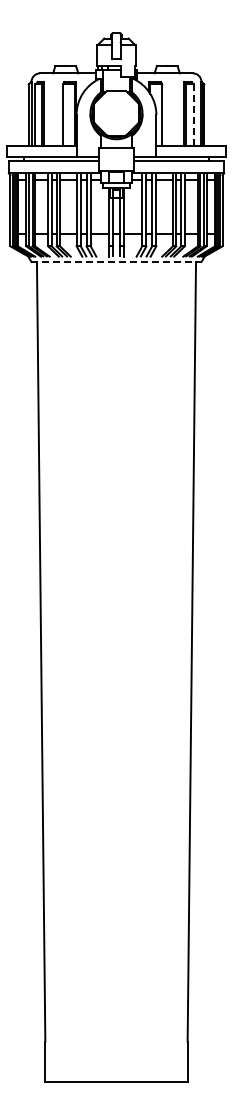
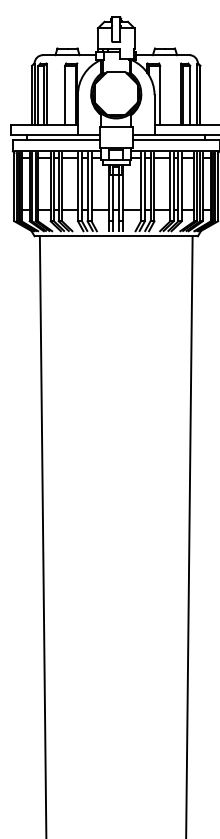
line: (193, 115) -> (190, 95), dashed -> solid
line: (116, 261) -> (116, 235), dashed -> solid

